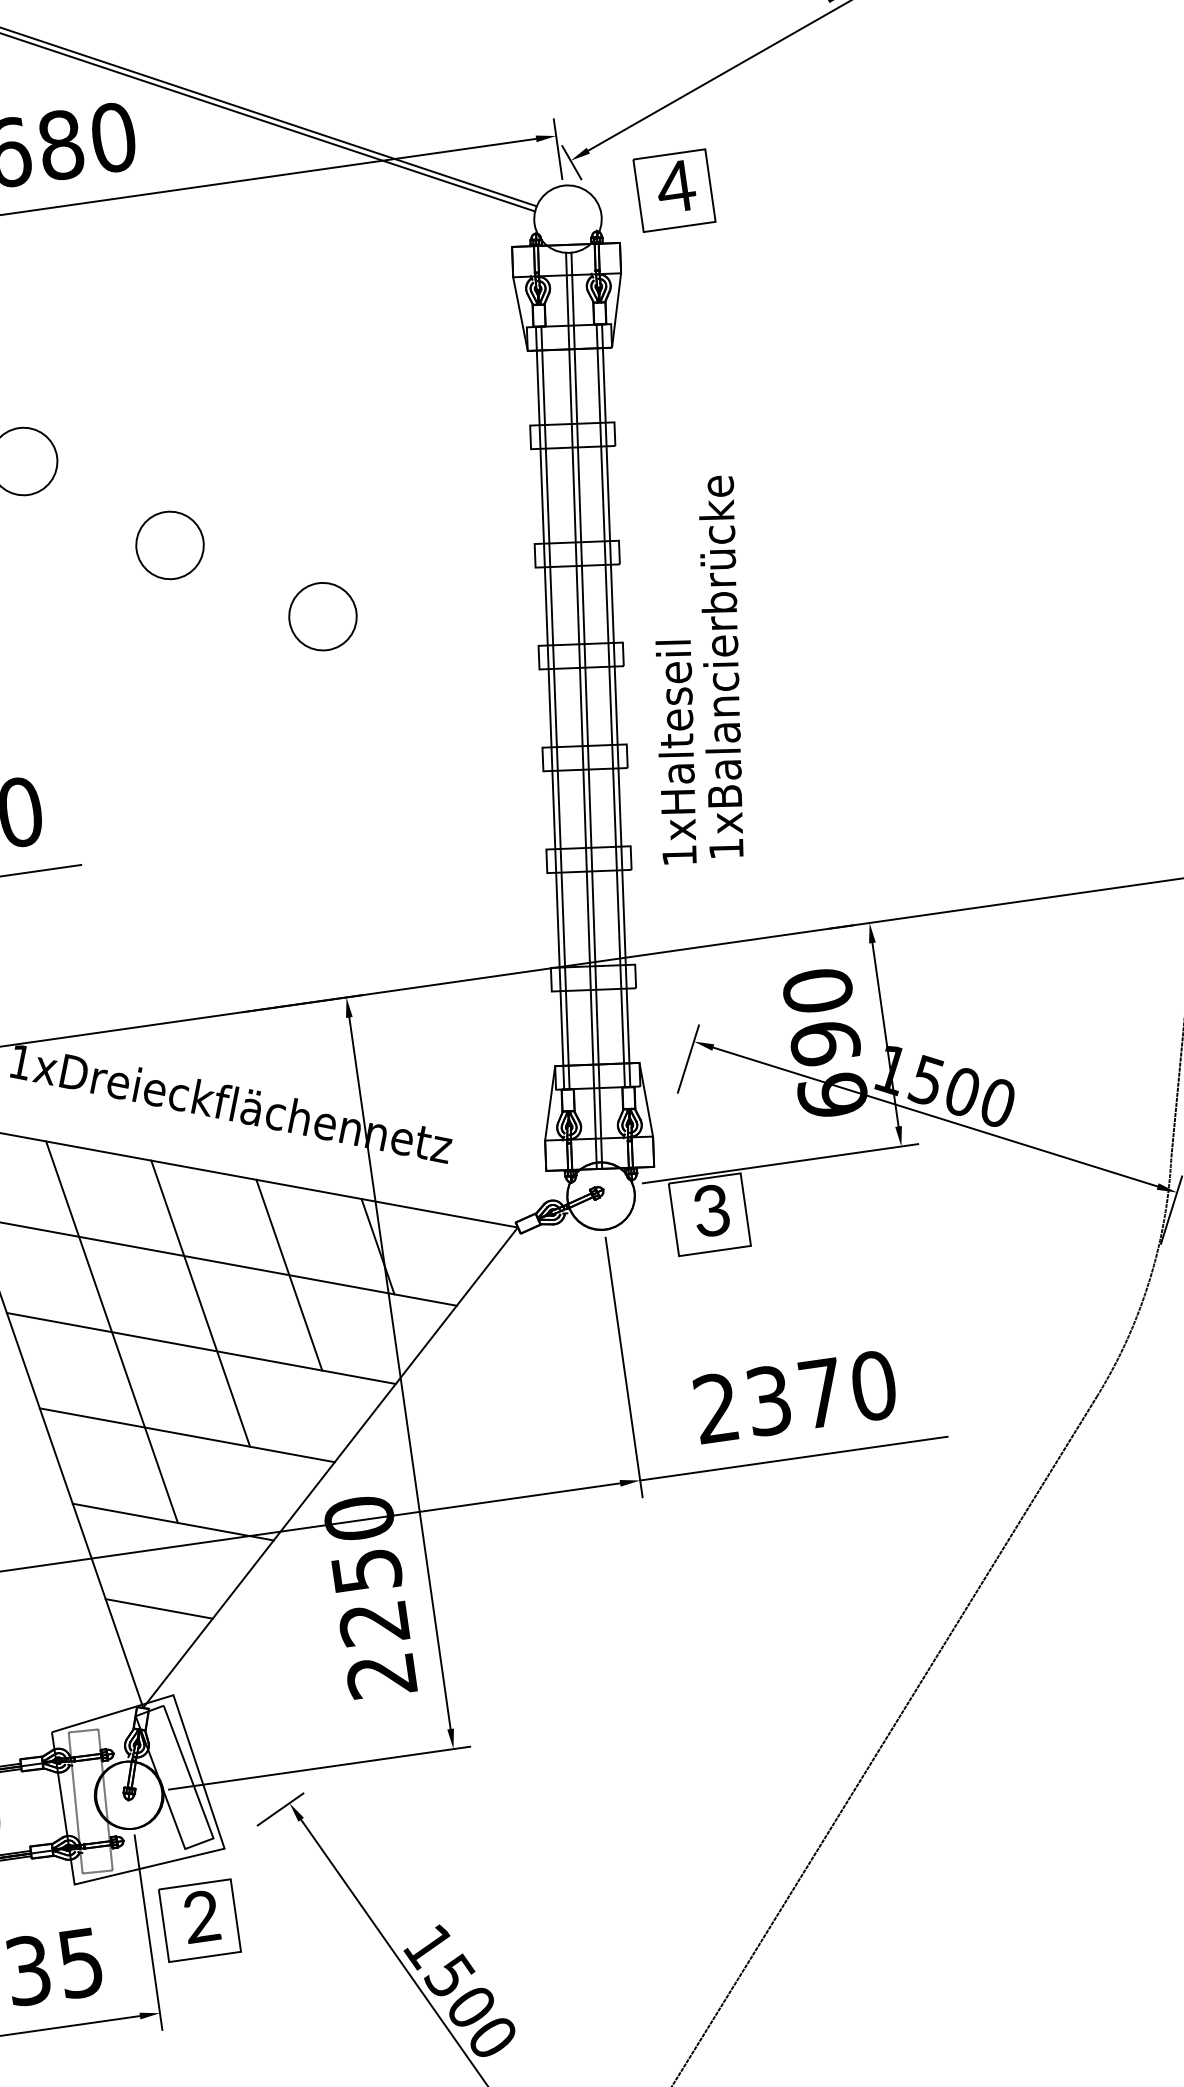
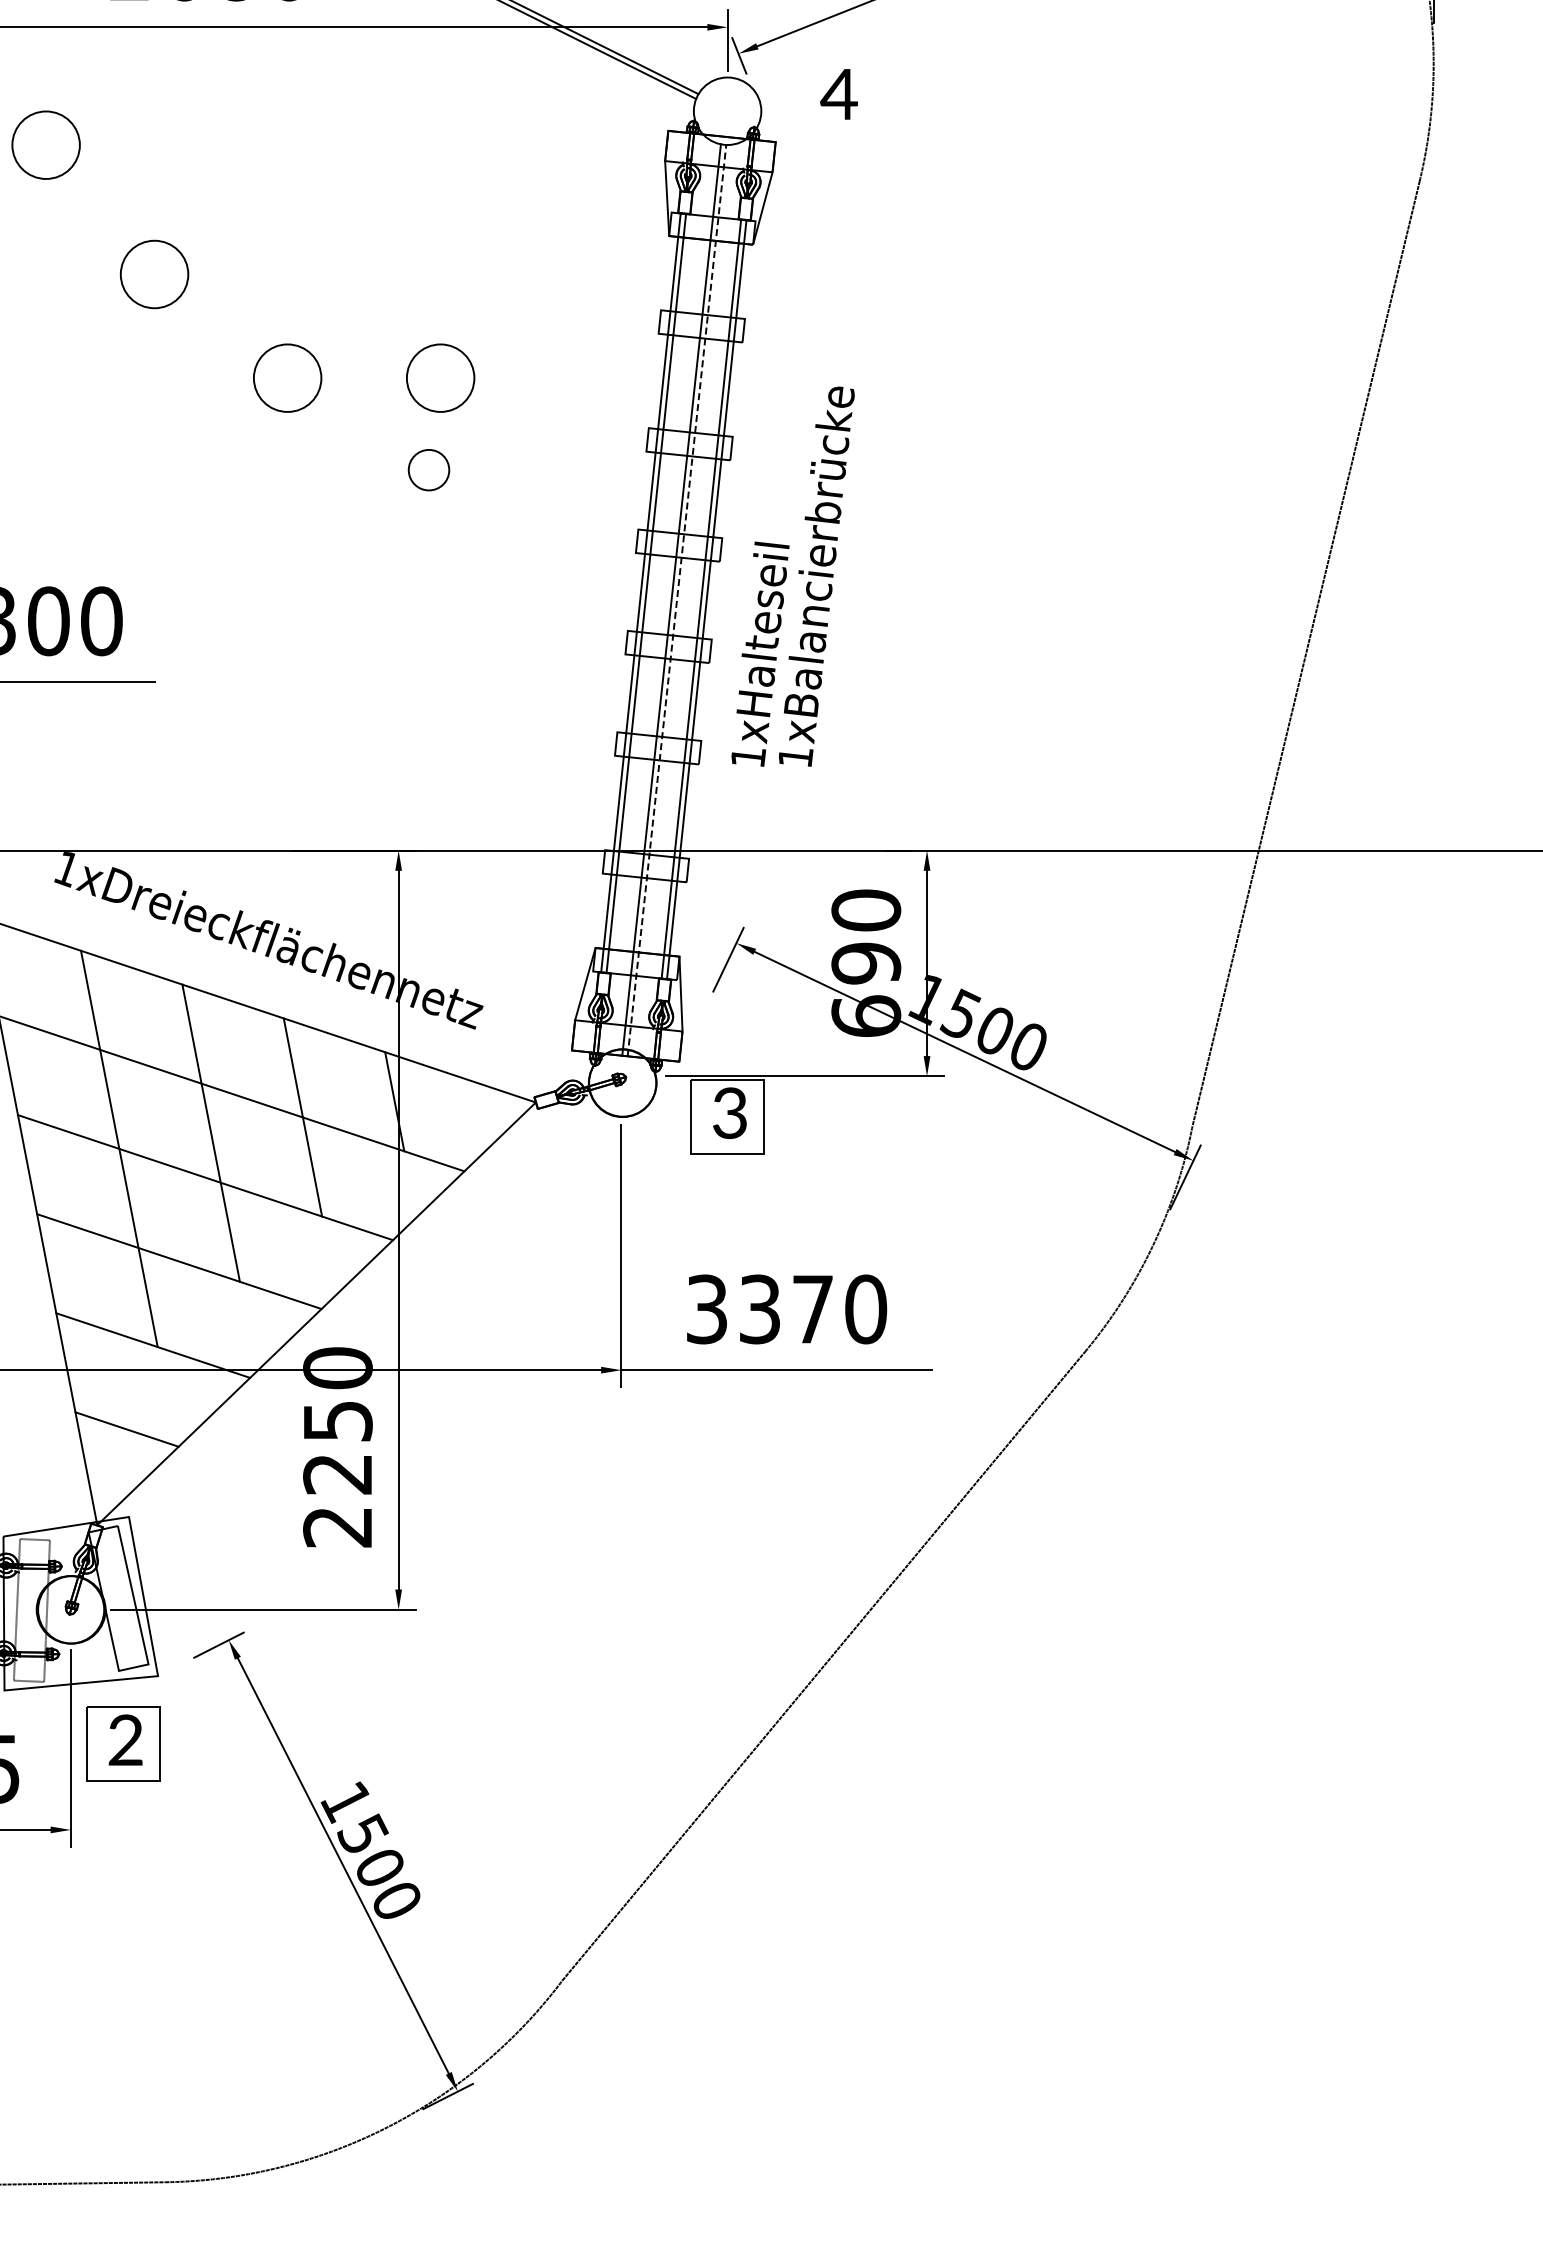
part: (673, 190) -> (836, 97), removed
circle: (321, 523) -> (440, 377), added
circle: (322, 615) -> (428, 469), size x0.6
line: (587, 710) -> (677, 600), solid -> dashed
text: (715, 1408) -> (706, 1309), 2370 -> 3370

